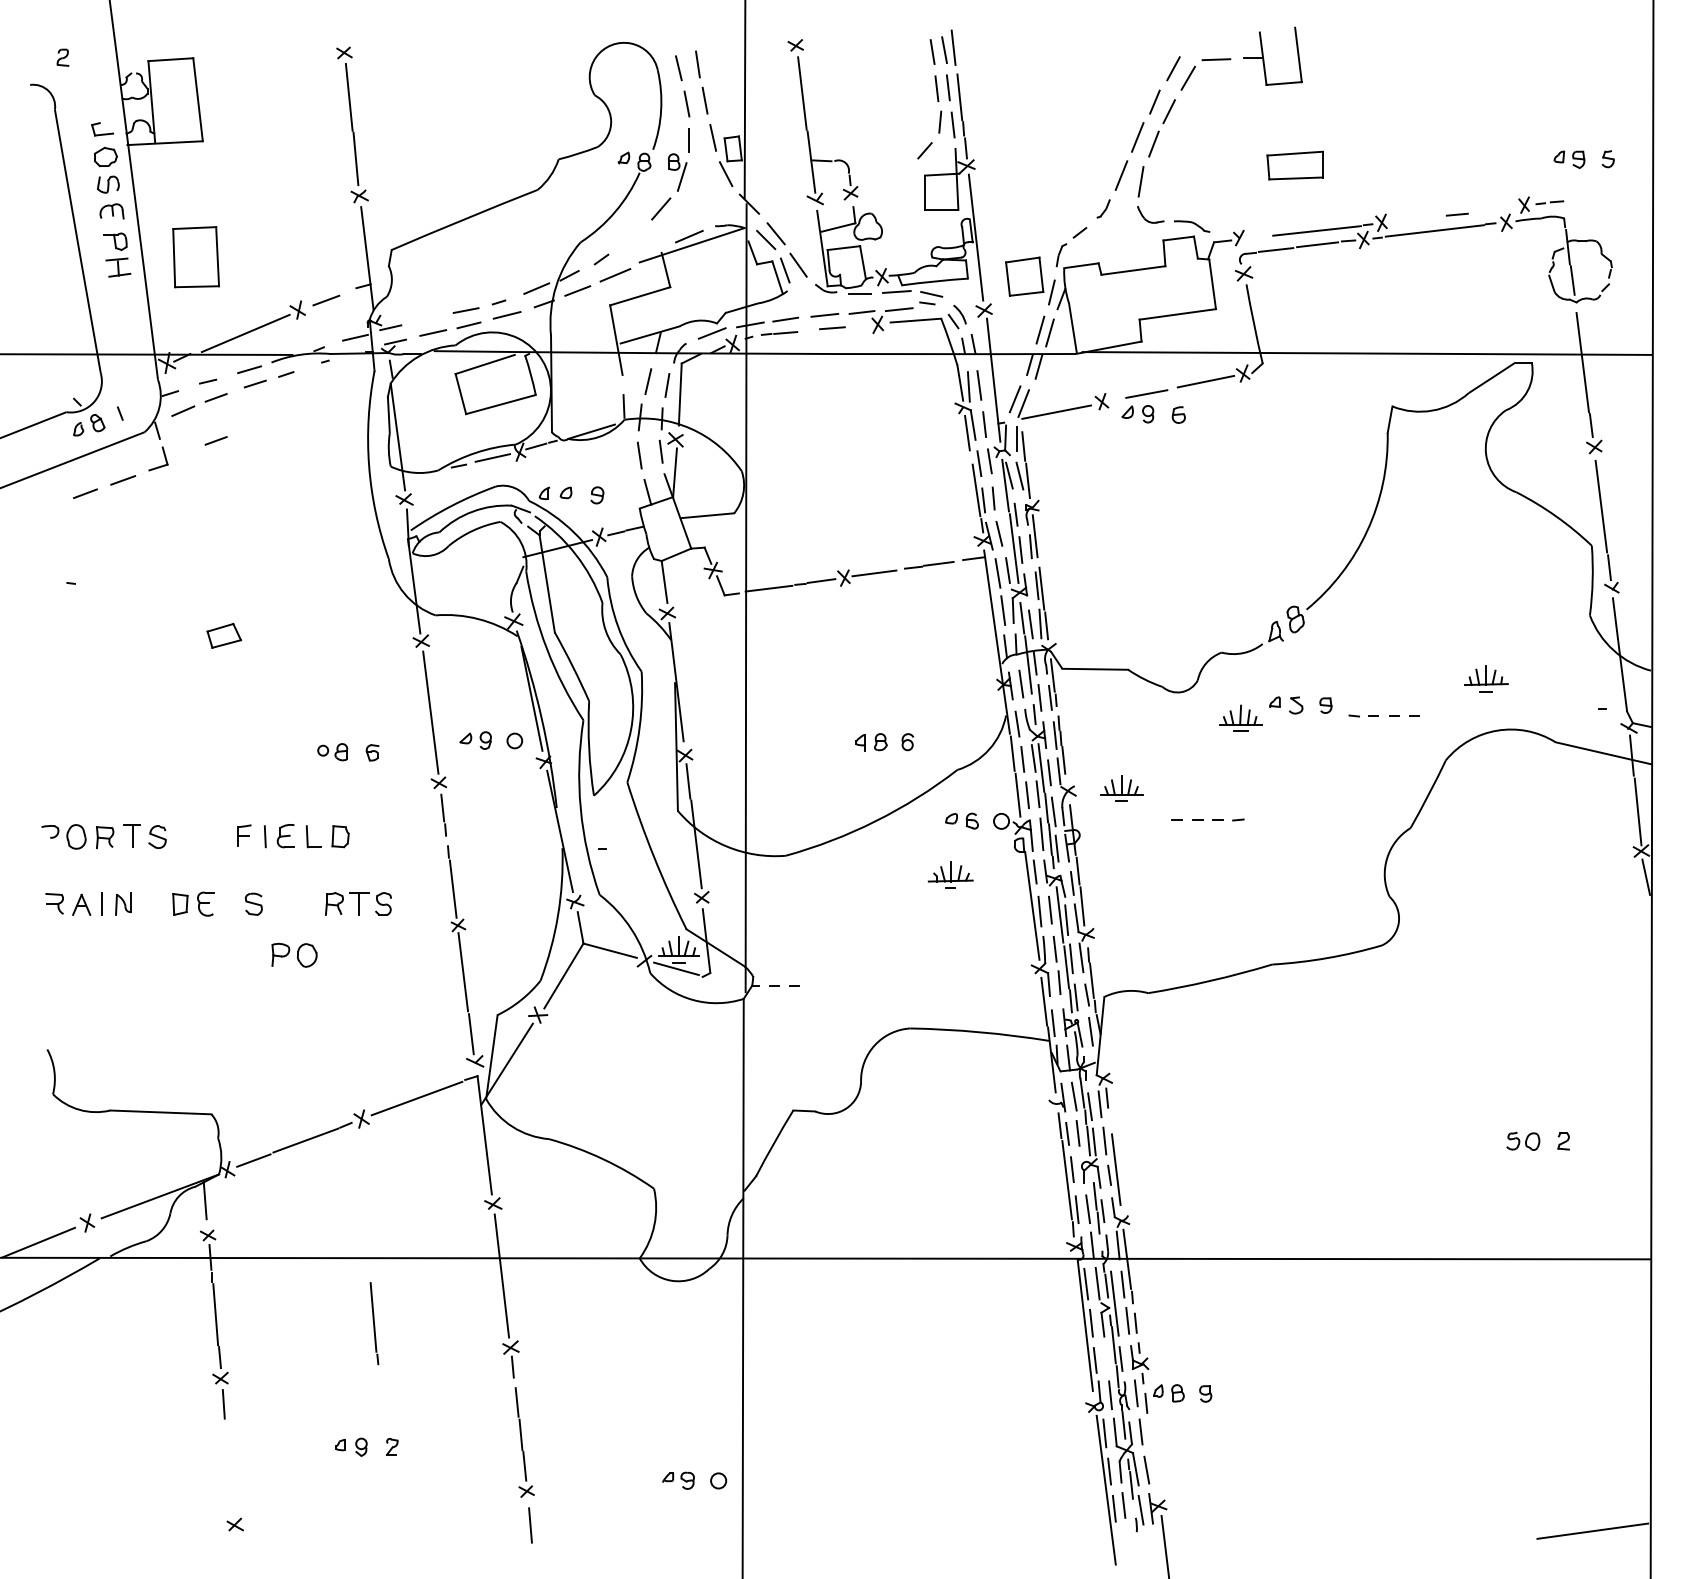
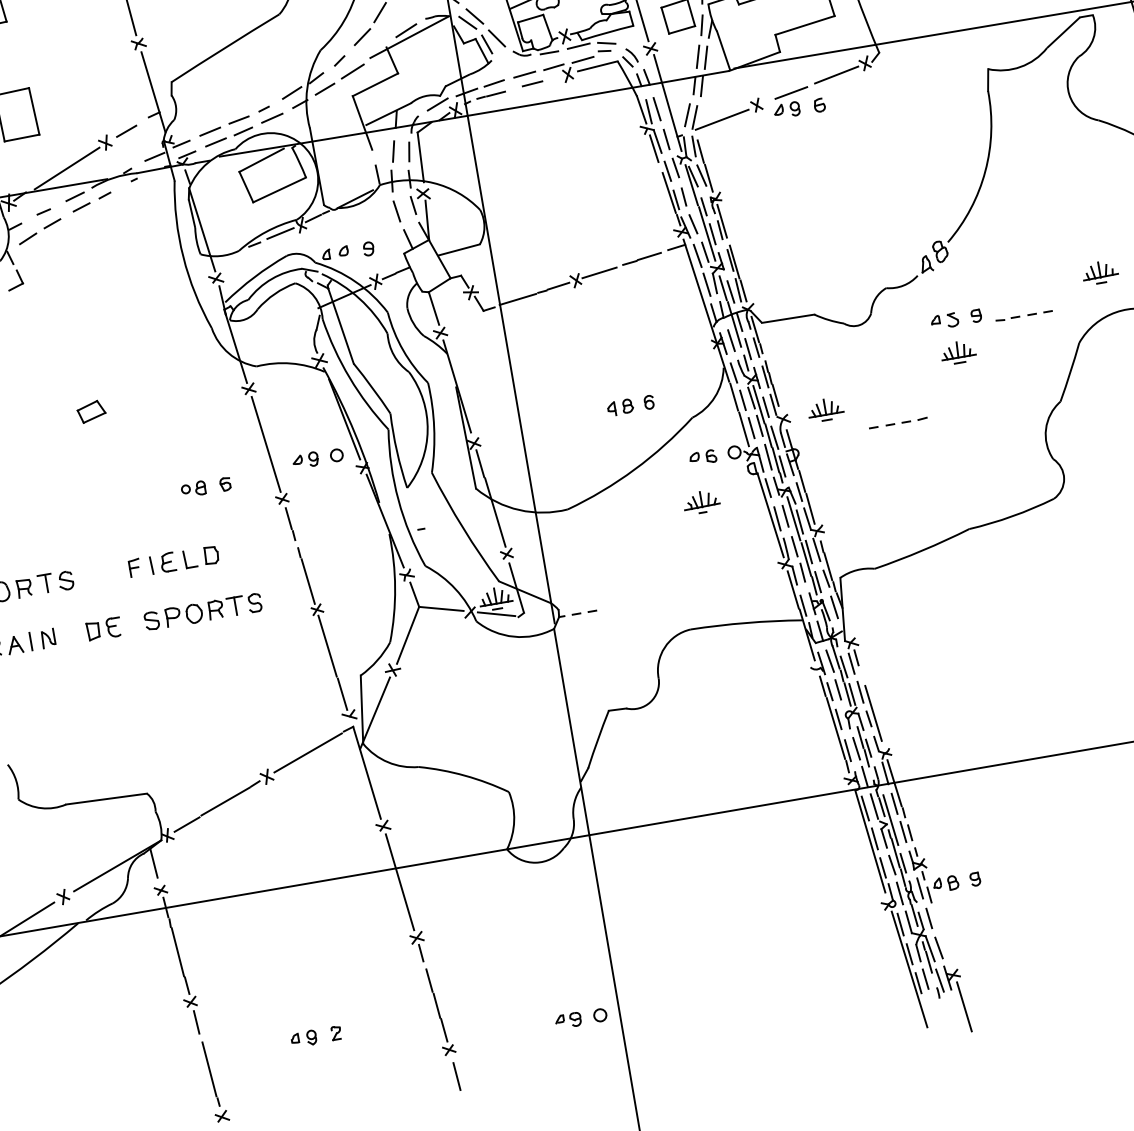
line: (634, 235) -> (362, 37), added
line: (428, 318) -> (210, 131), added
line: (215, 440) -> (57, 257), removed
part: (1240, 717) -> (957, 351), moved
part: (294, 954) -> (184, 614), moved
line: (374, 1323) -> (211, 1074), moved
line: (1107, 1358) -> (892, 864), added

